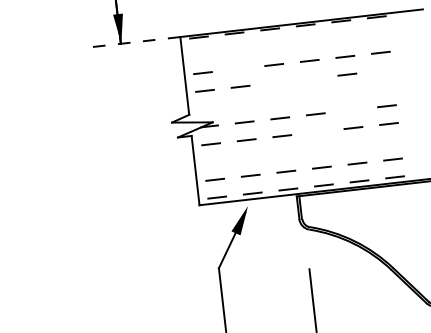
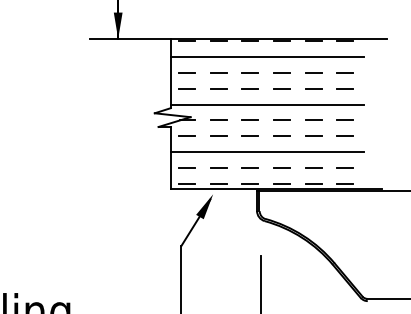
line: (135, 41) -> (130, 38), dashed -> solid
line: (291, 45) -> (267, 57), added
line: (238, 68) -> (218, 72), added
line: (381, 70) -> (344, 88), added
line: (311, 78) -> (281, 88), added
line: (275, 82) -> (249, 88), added
line: (297, 98) -> (267, 104), added
line: (351, 109) -> (313, 119), added
line: (317, 131) -> (281, 135), added
line: (303, 152) -> (267, 152), added

